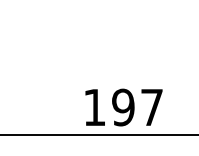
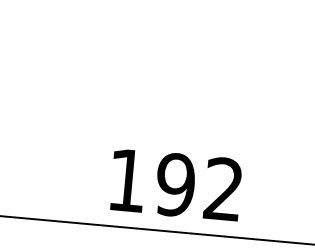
text: (151, 106) -> (223, 187), 197 -> 192

